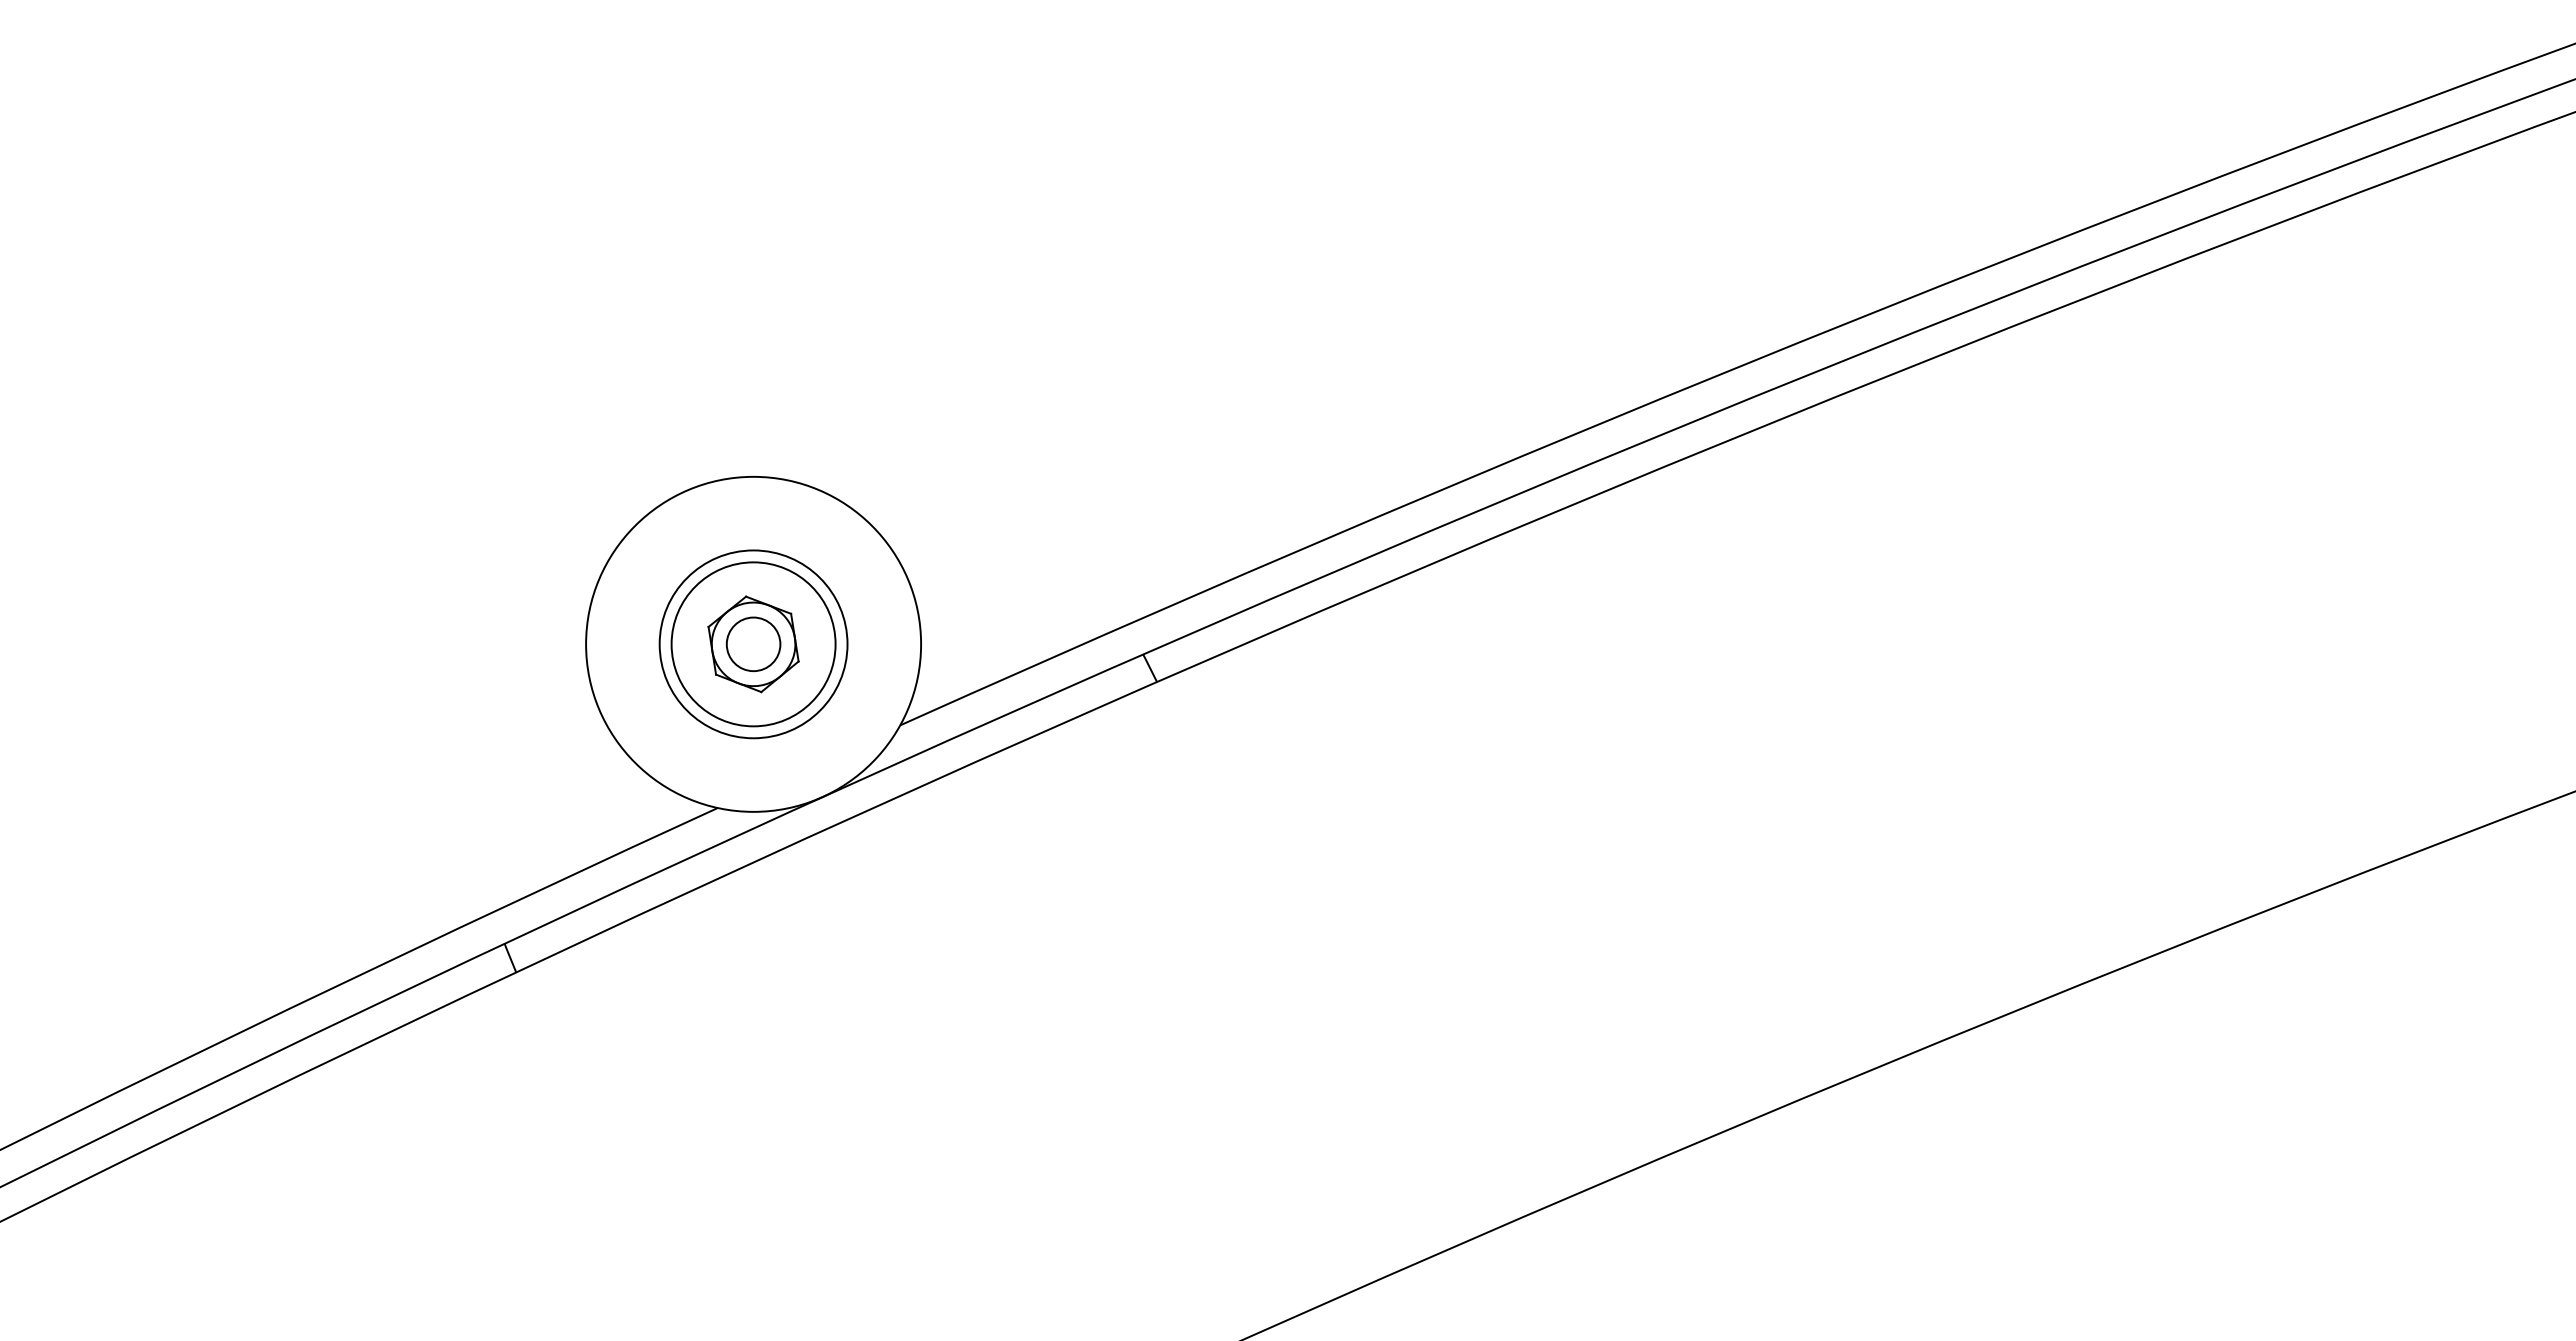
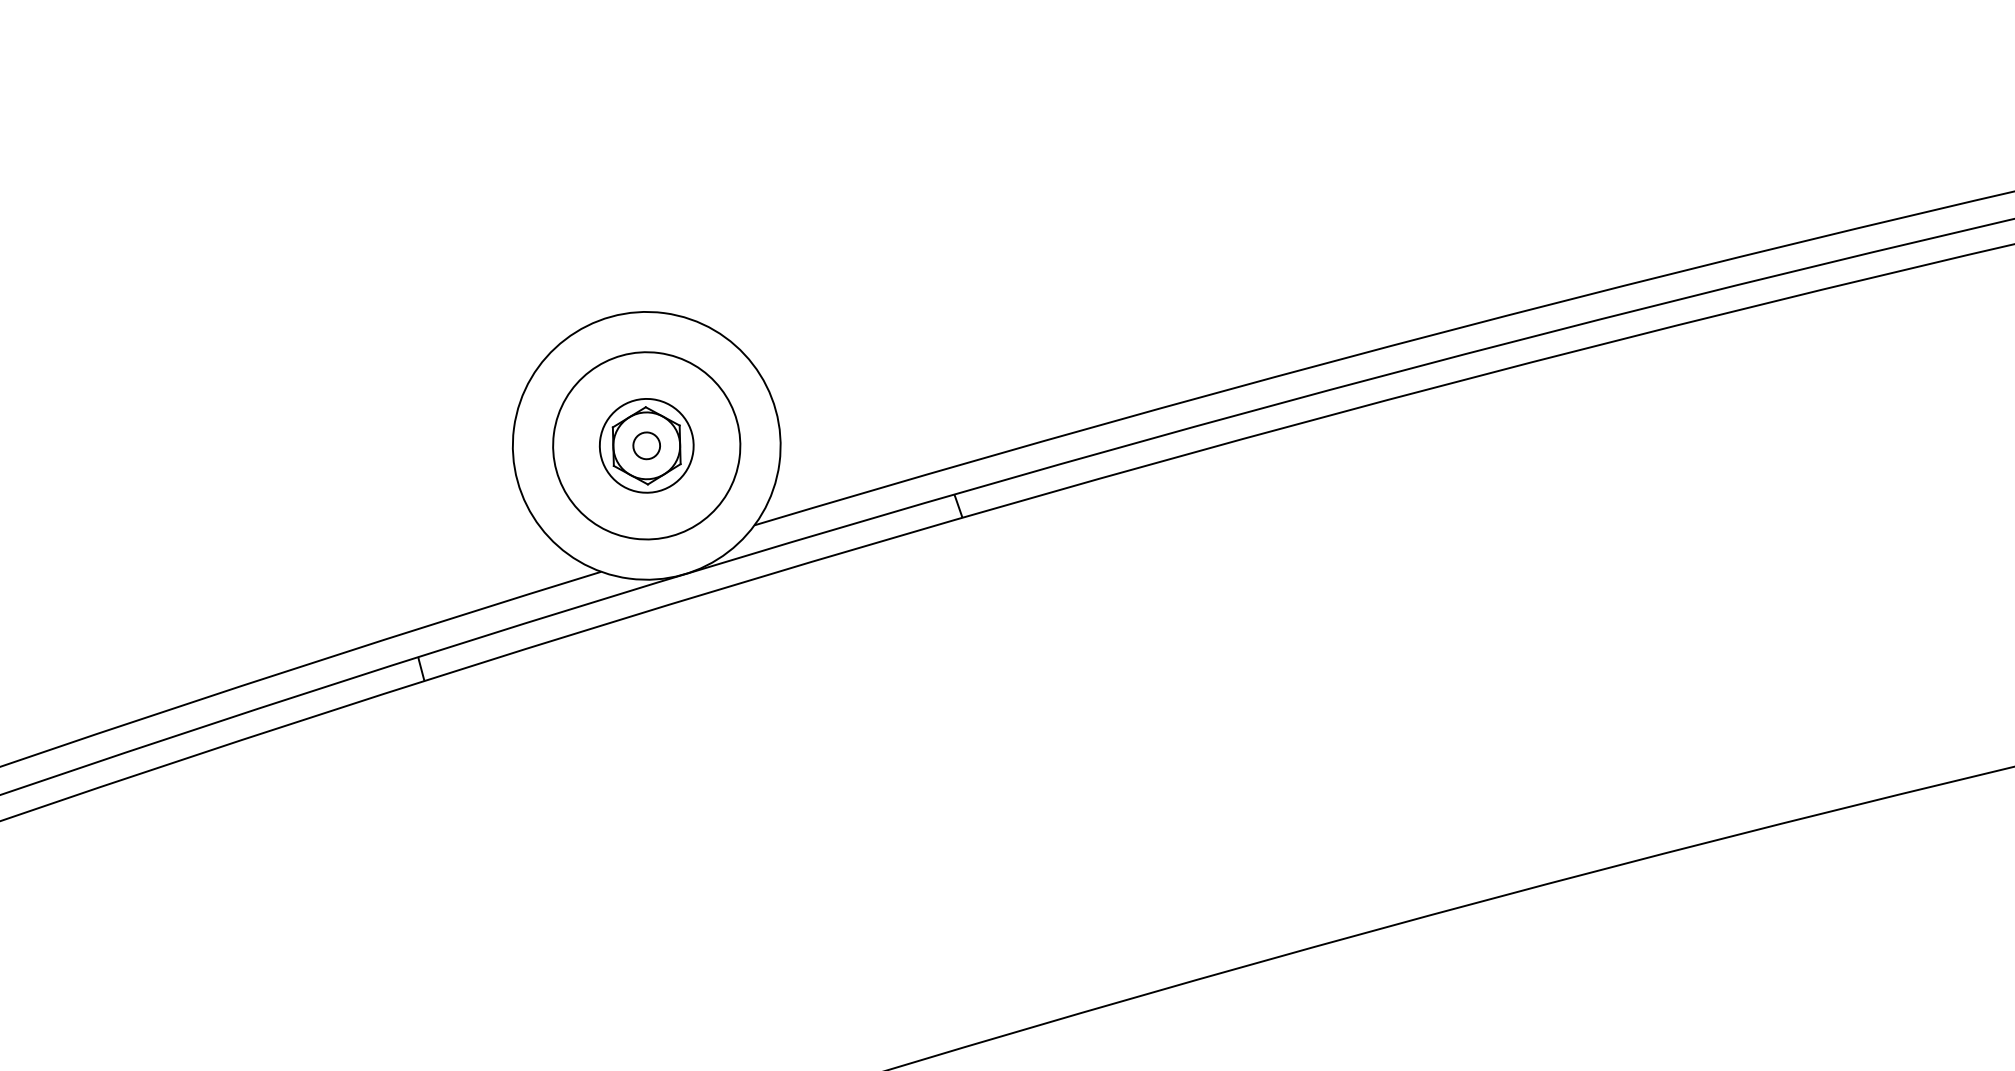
circle: (753, 644) -> (646, 445), size x0.62
circle: (753, 644) -> (646, 445), size x0.62
circle: (753, 644) -> (646, 445), size x1.43

